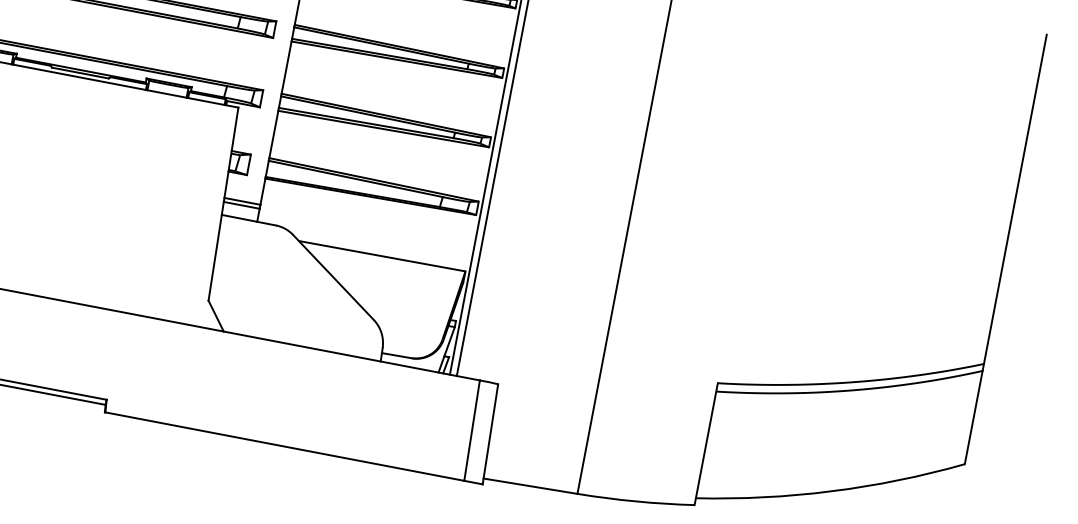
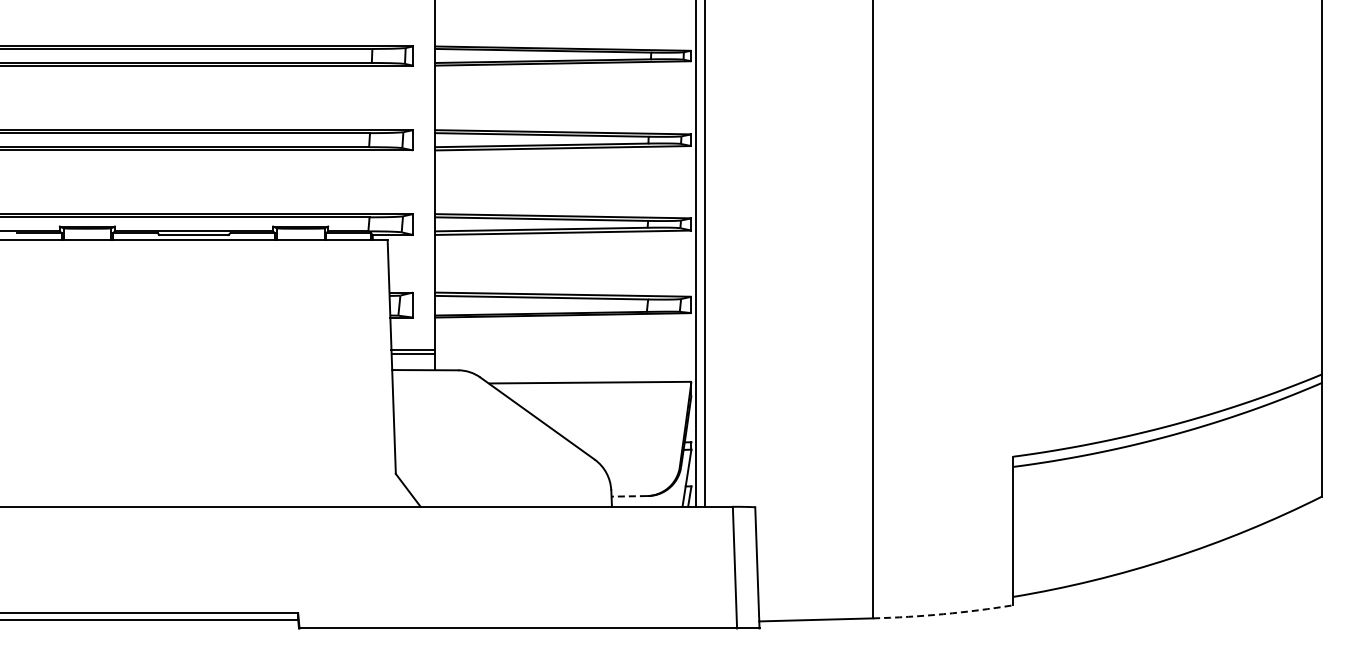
line: (396, 355) -> (629, 496), solid -> dashed
arc: (635, 501) -> (943, 614), solid -> dashed

